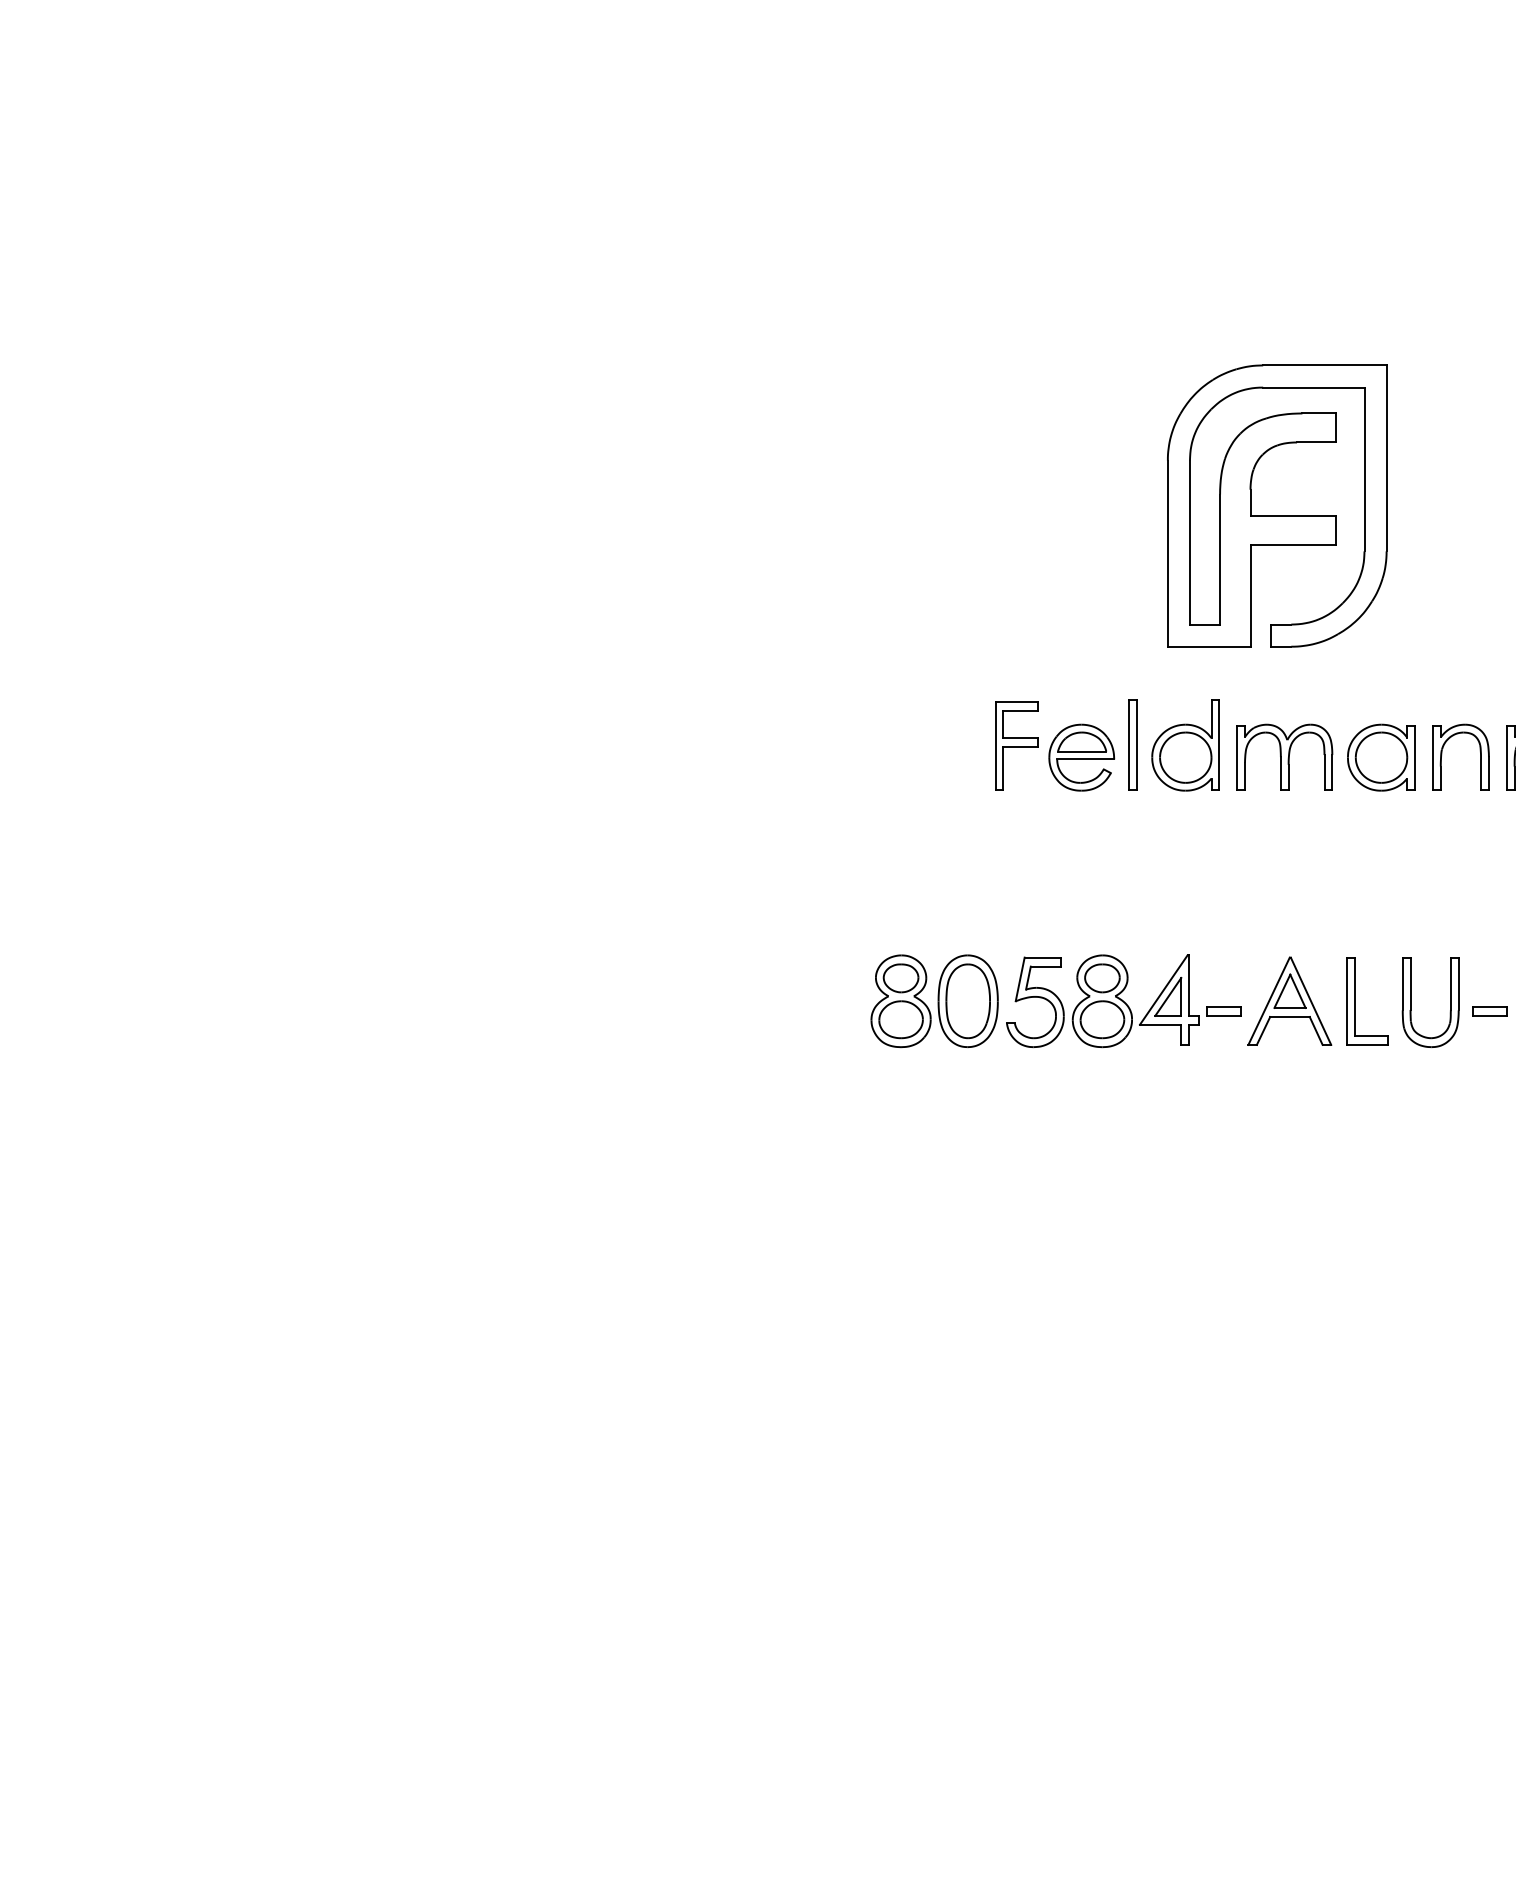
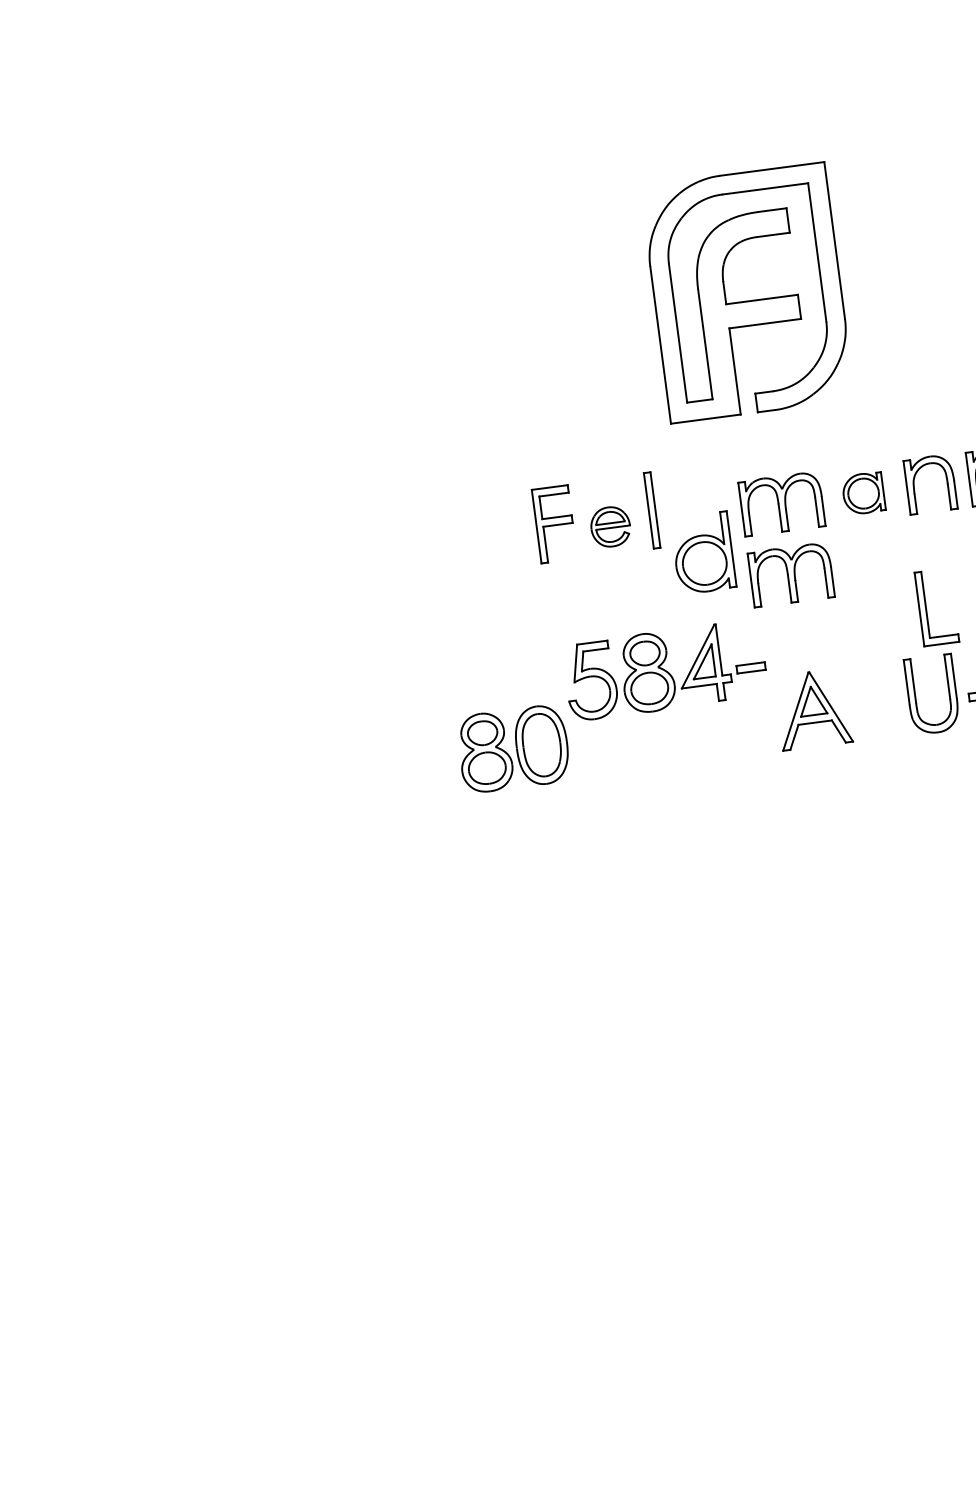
part: (1185, 745) -> (703, 553), moved
part: (1081, 757) -> (610, 526), size x0.7
part: (1381, 757) -> (863, 493), size x0.7
part: (1284, 840) -> (790, 574), added
part: (1123, 1001) -> (665, 670), moved
part: (1355, 1001) -> (926, 608), moved

